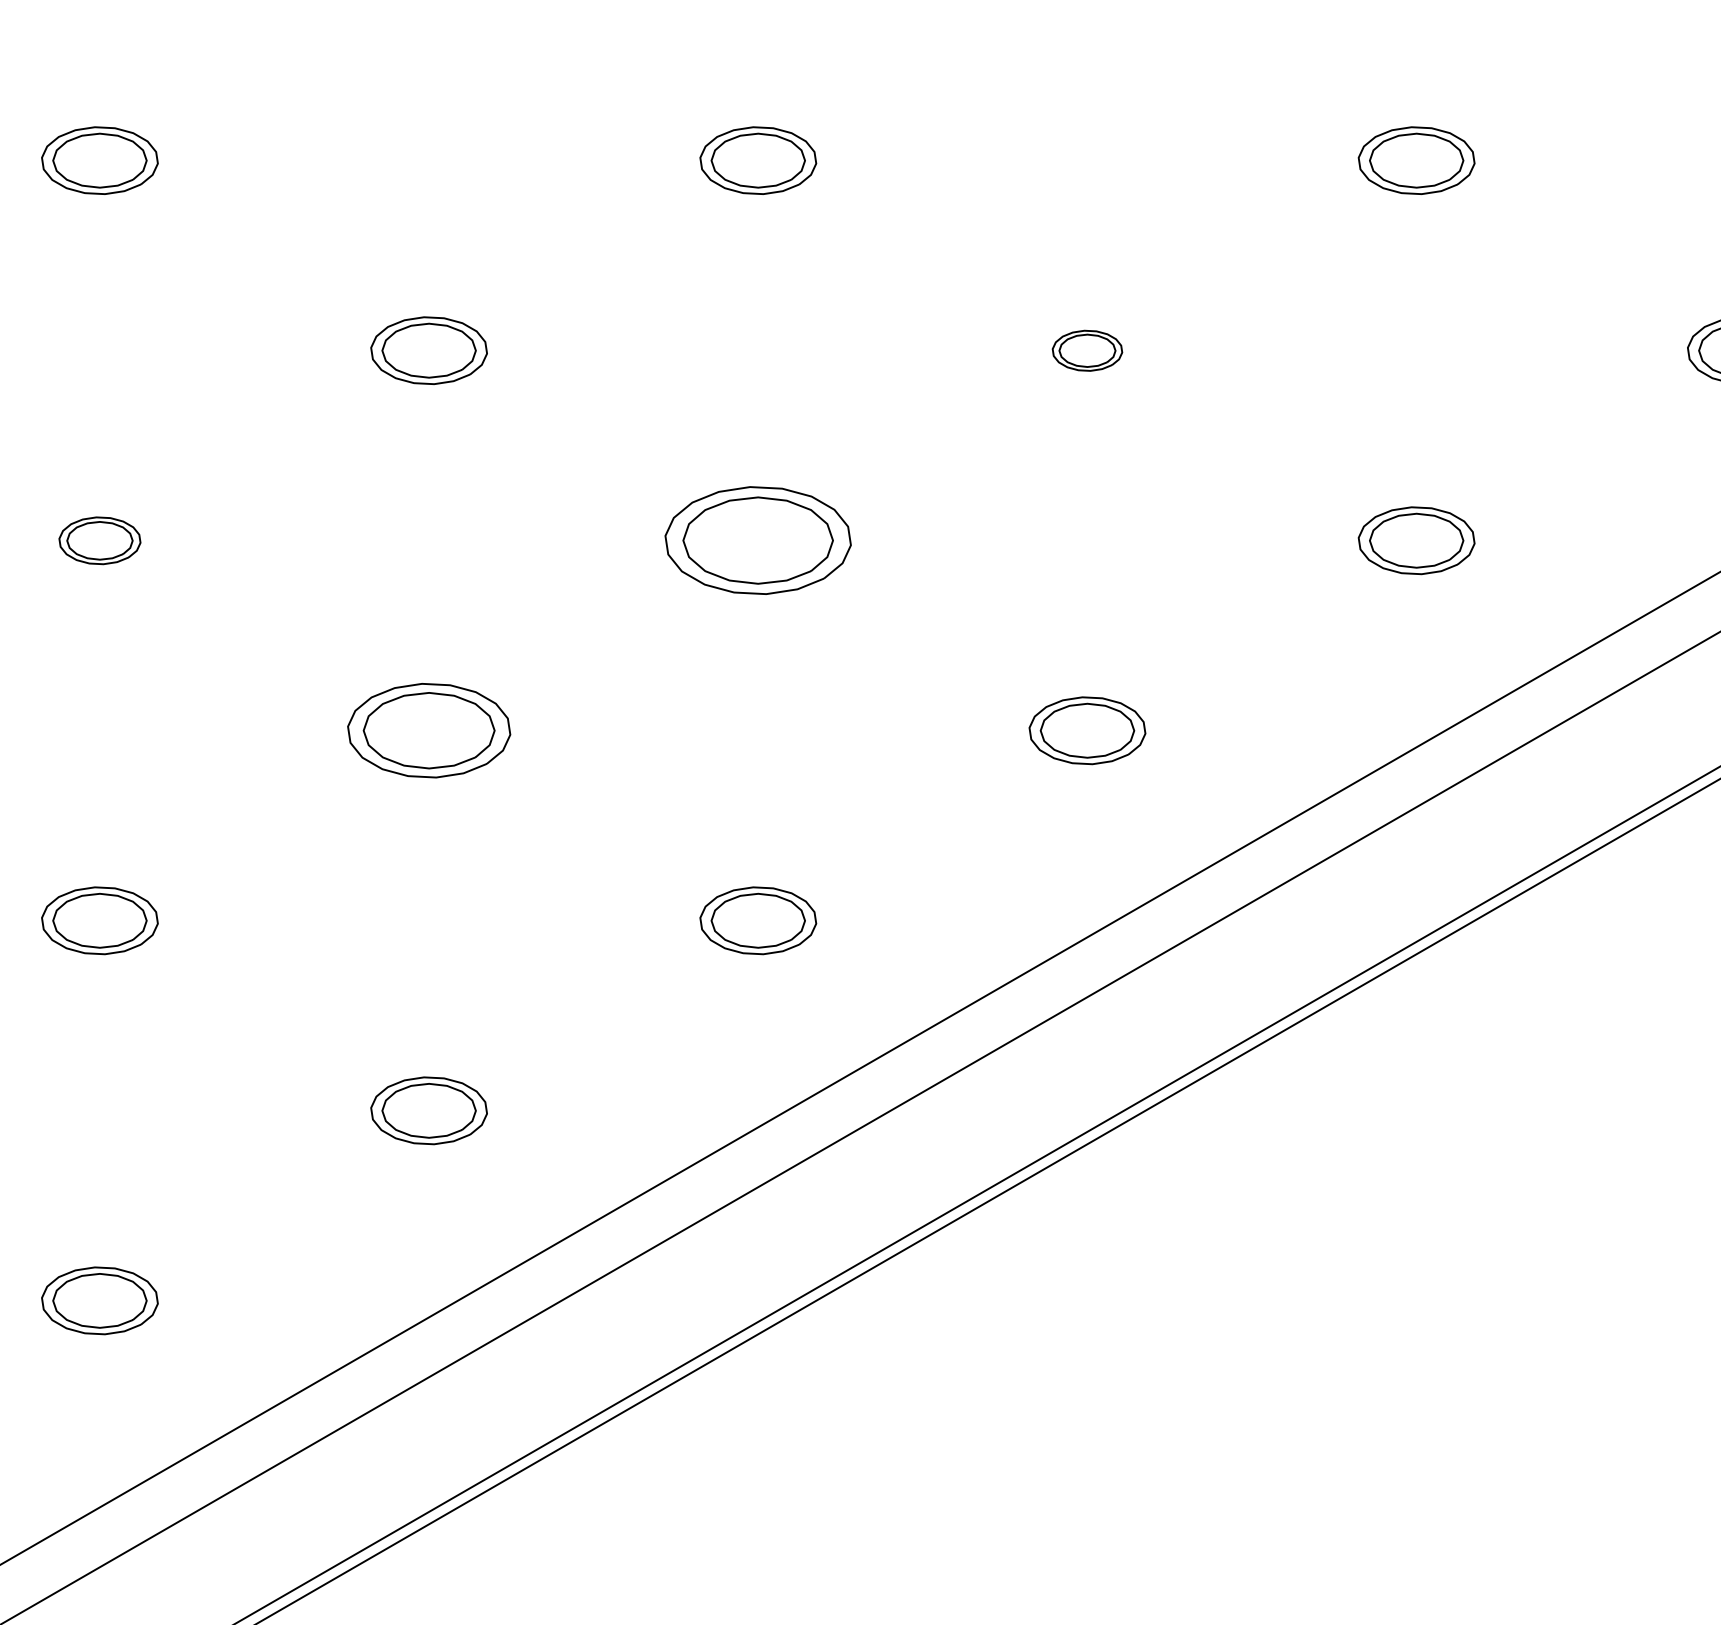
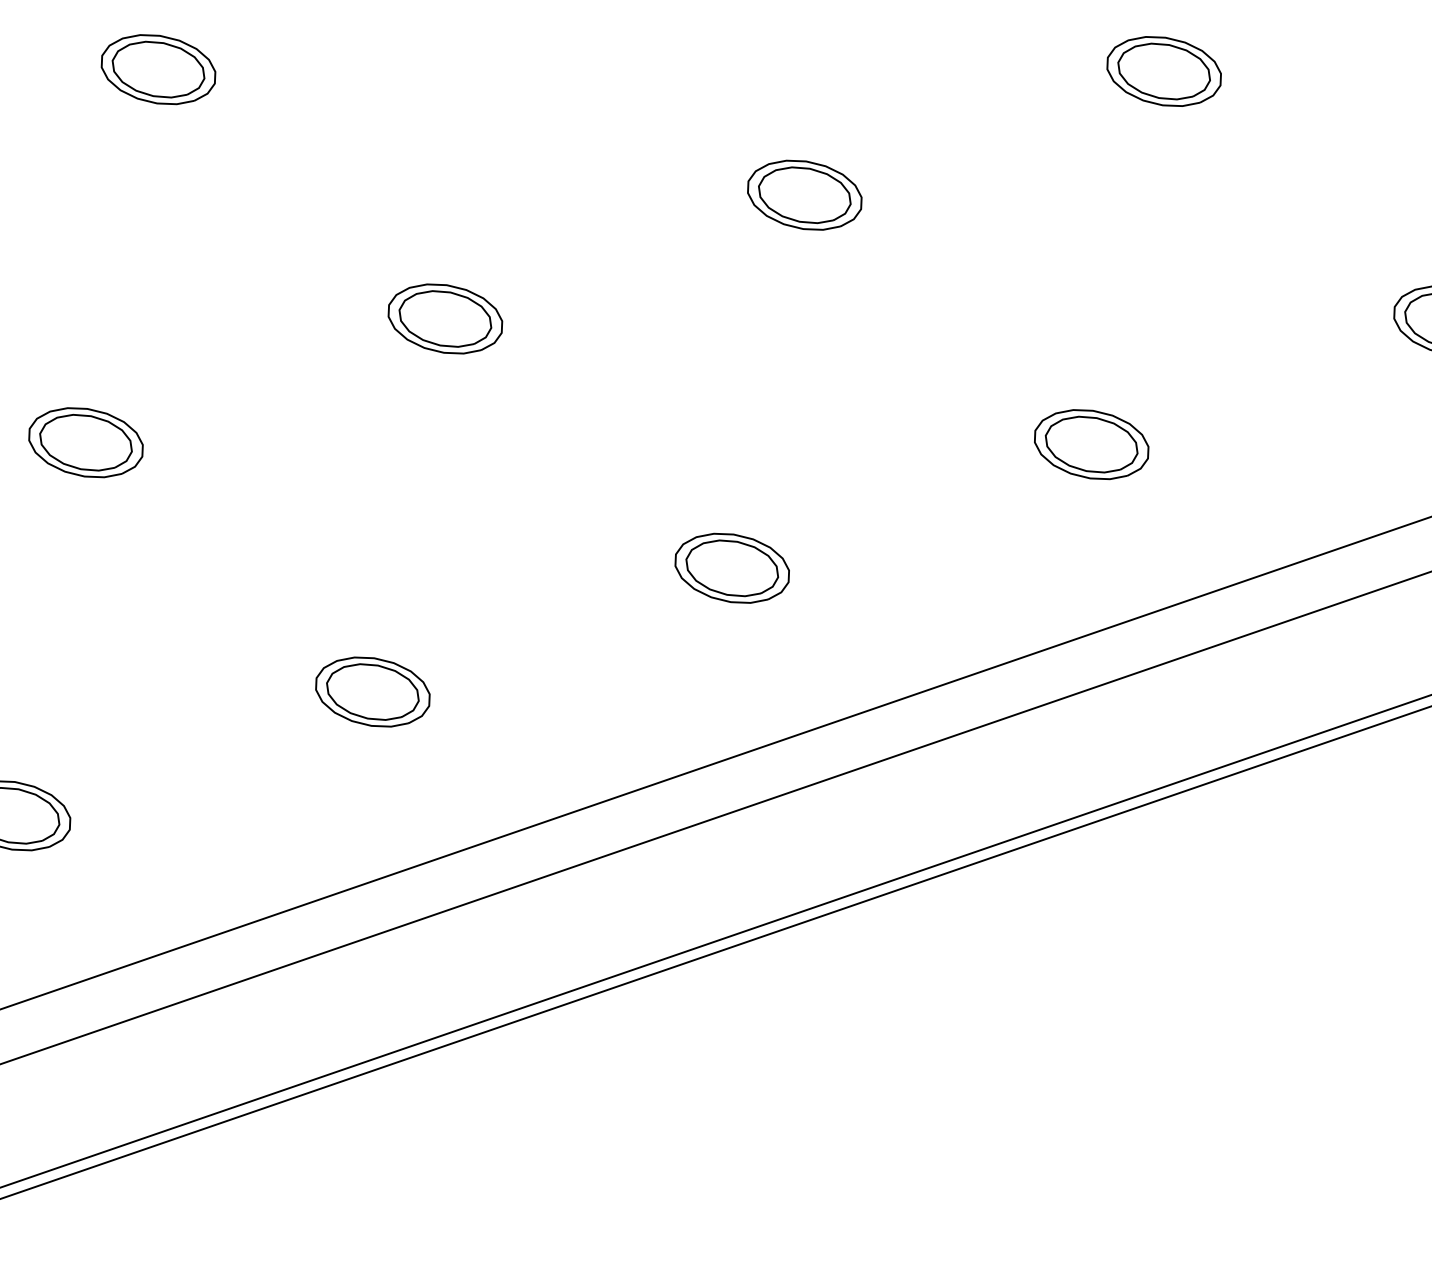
part: (1087, 350) -> (1164, 71), size x1.67
part: (99, 540) -> (158, 69), size x1.43
part: (758, 540) -> (805, 195), size x0.62
part: (428, 730) -> (444, 318), size x0.71

